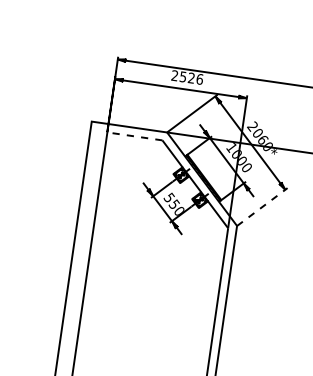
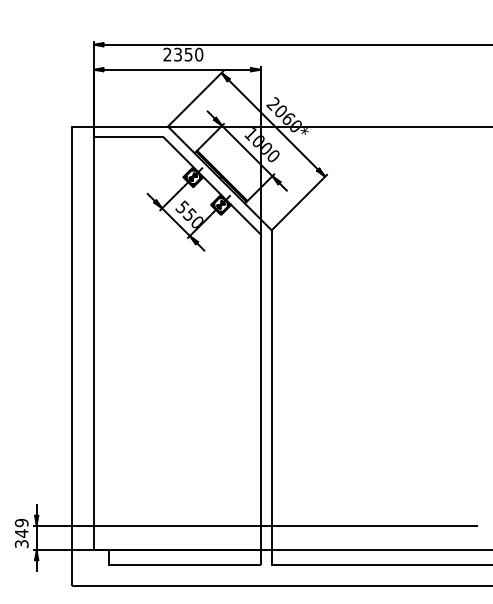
text: (191, 78) -> (188, 54), 2526 -> 2350
line: (134, 136) -> (128, 137), dashed -> solid
line: (262, 207) -> (299, 202), dashed -> solid

